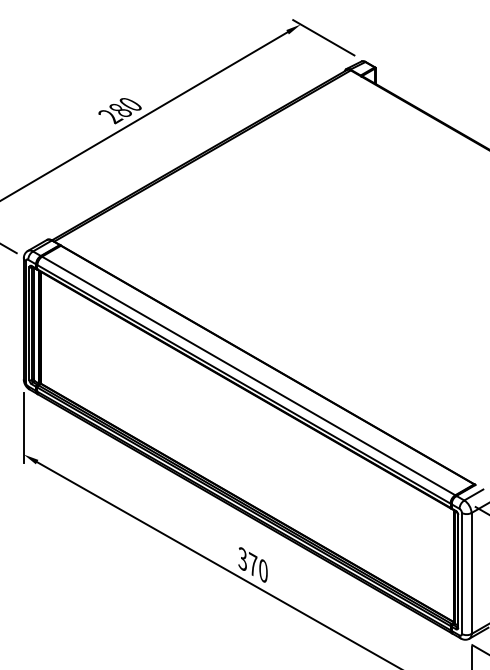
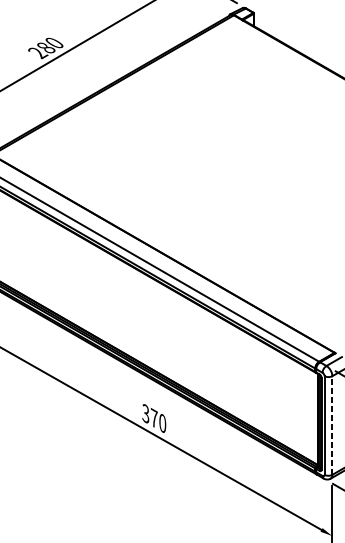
line: (471, 573) -> (332, 425), solid -> dashed

